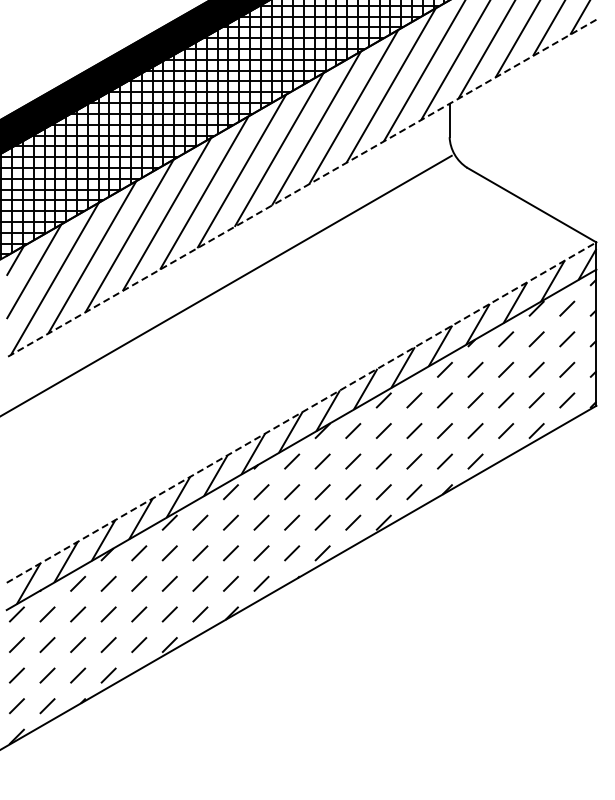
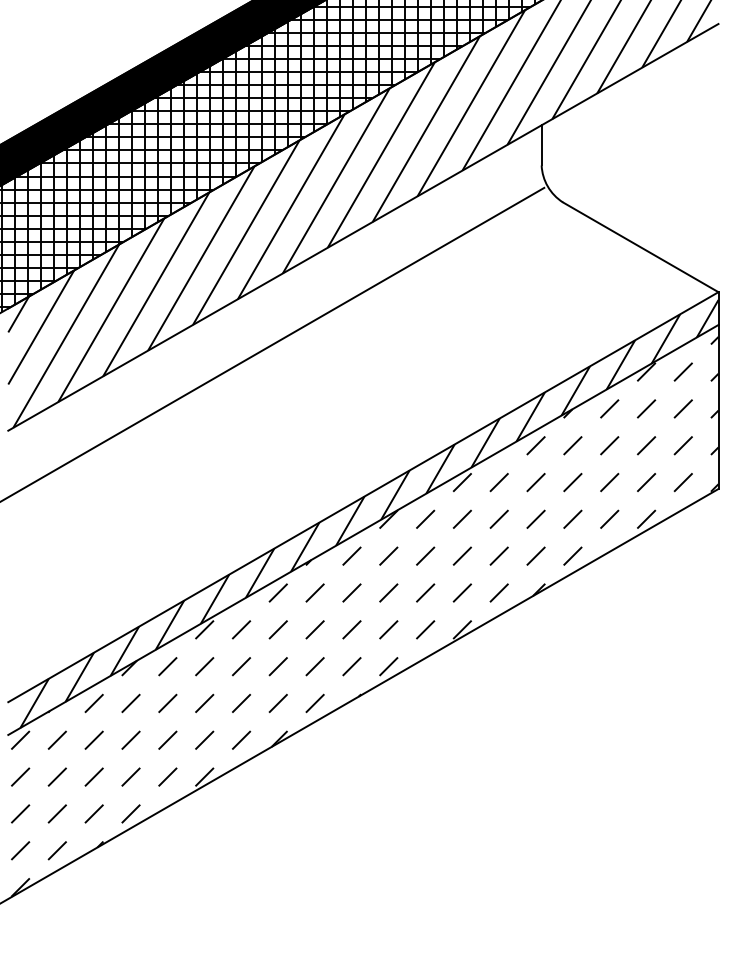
line: (301, 188) -> (363, 227), dashed -> solid
line: (302, 412) -> (364, 497), dashed -> solid

